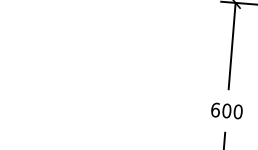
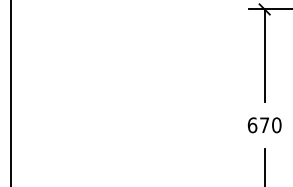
text: (226, 111) -> (264, 125), 600 -> 670

